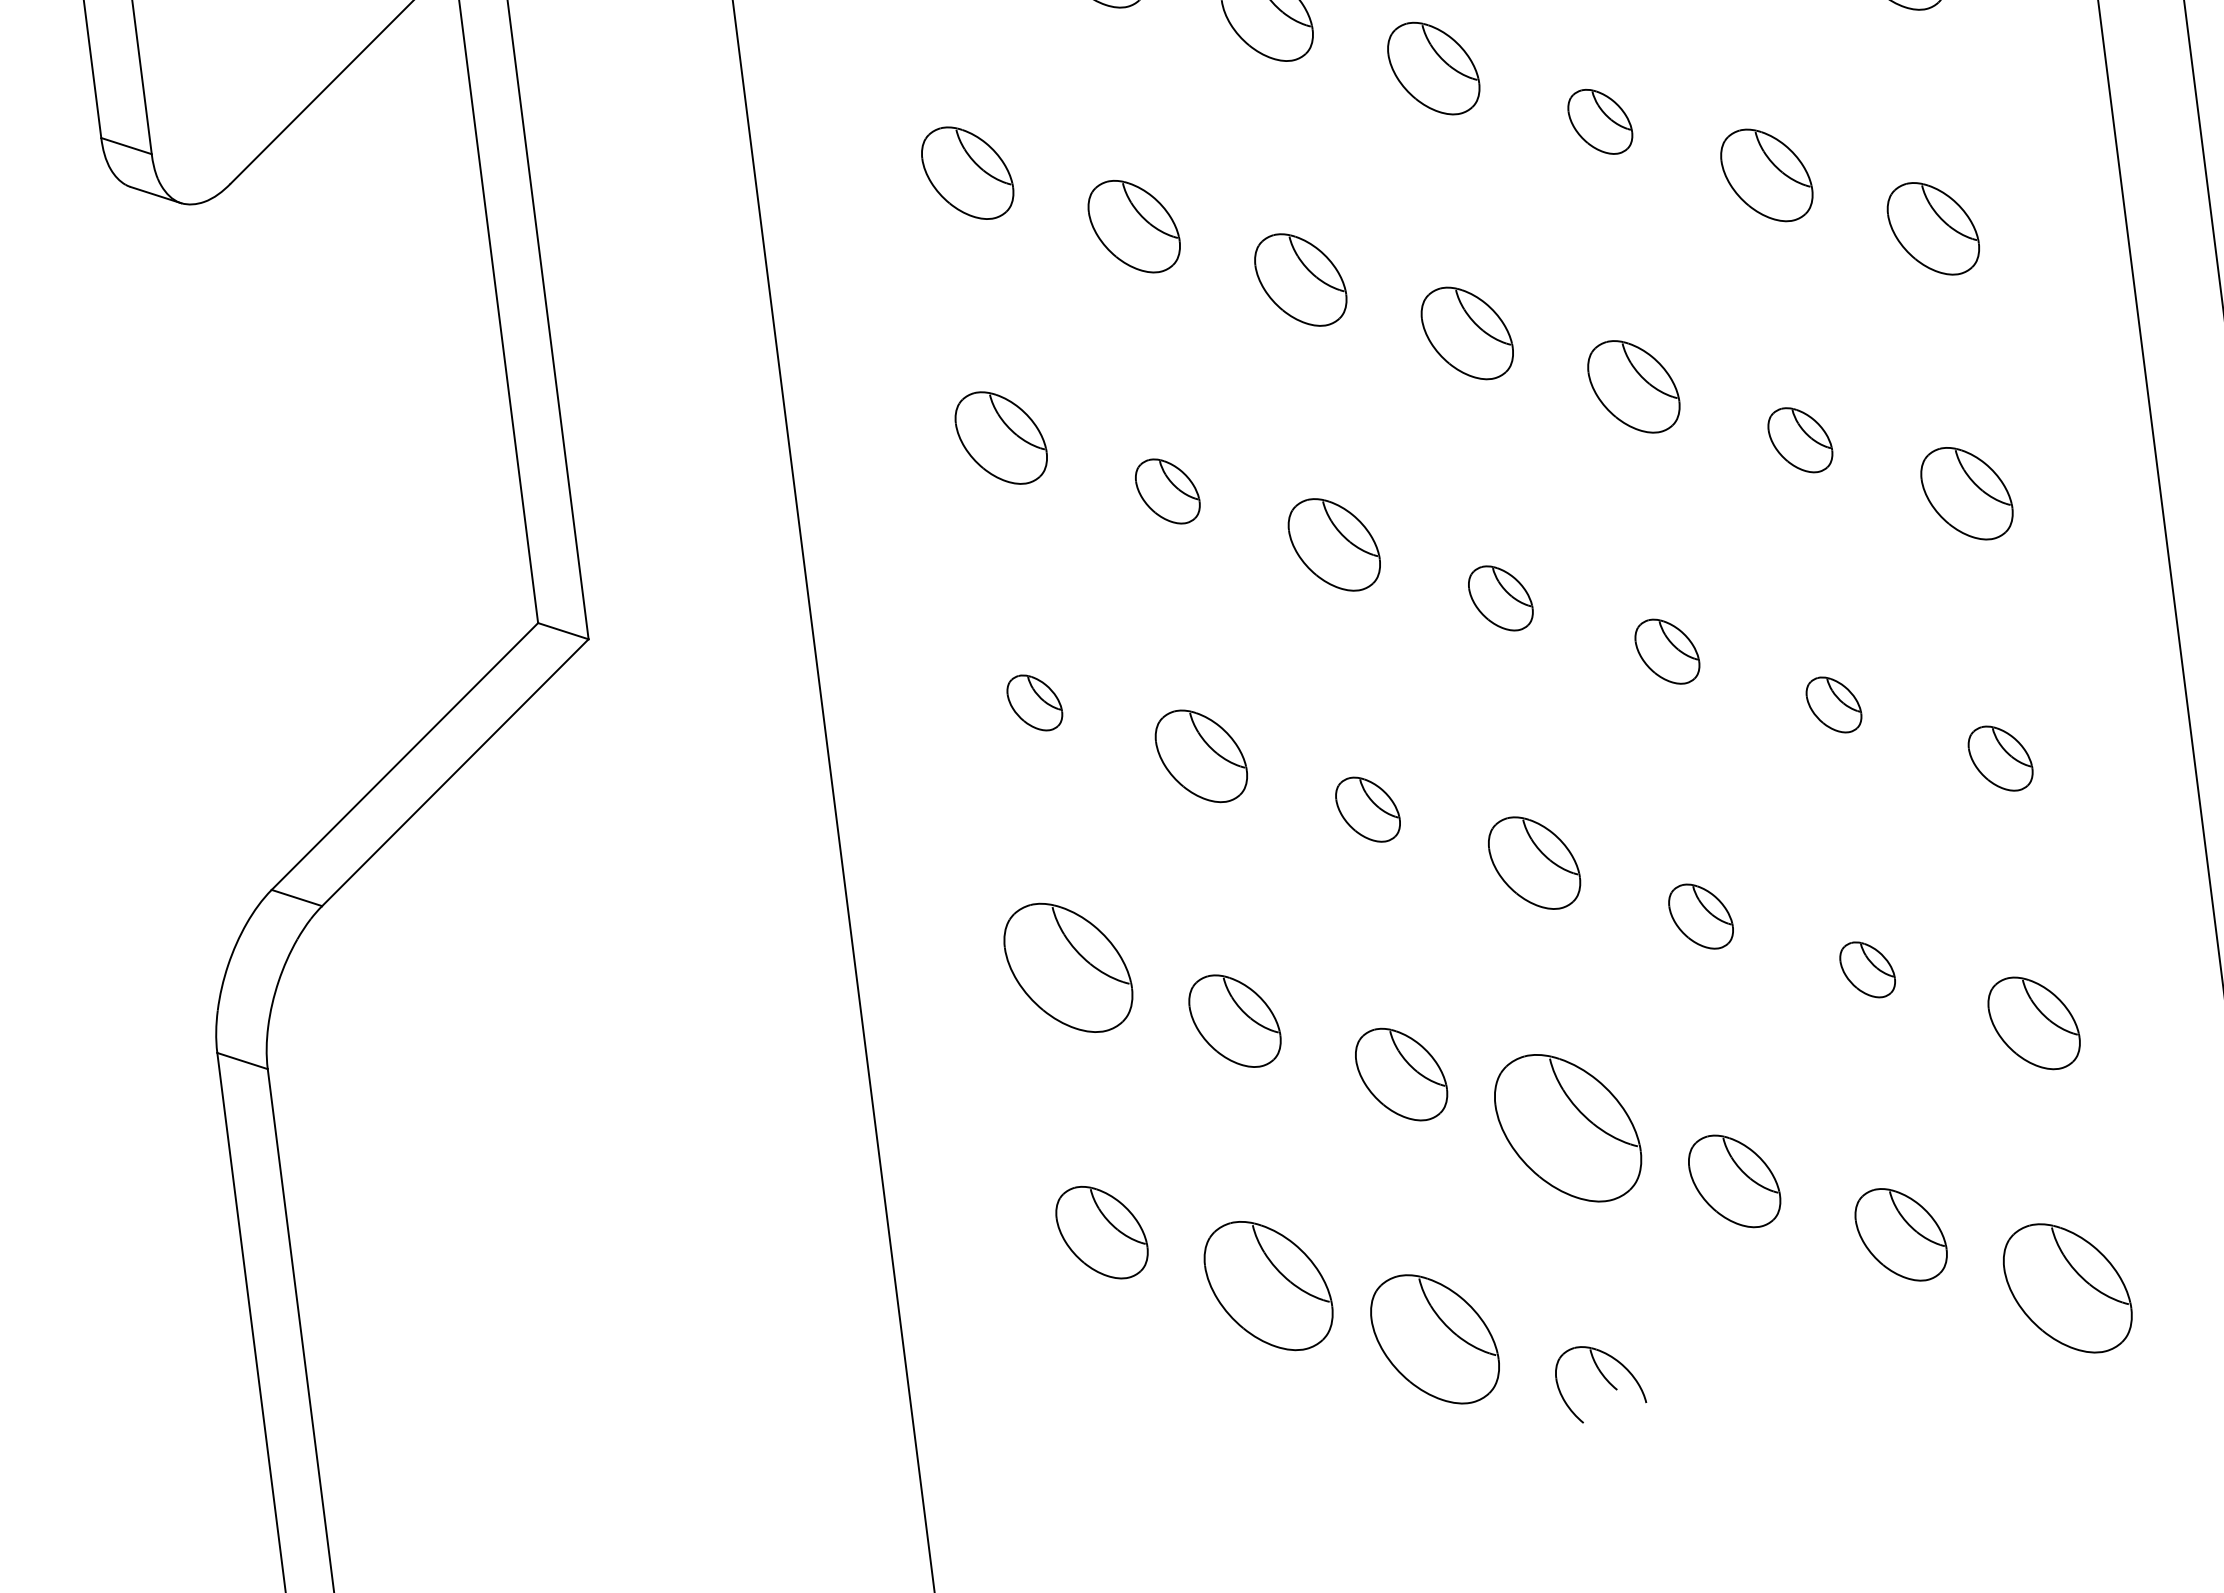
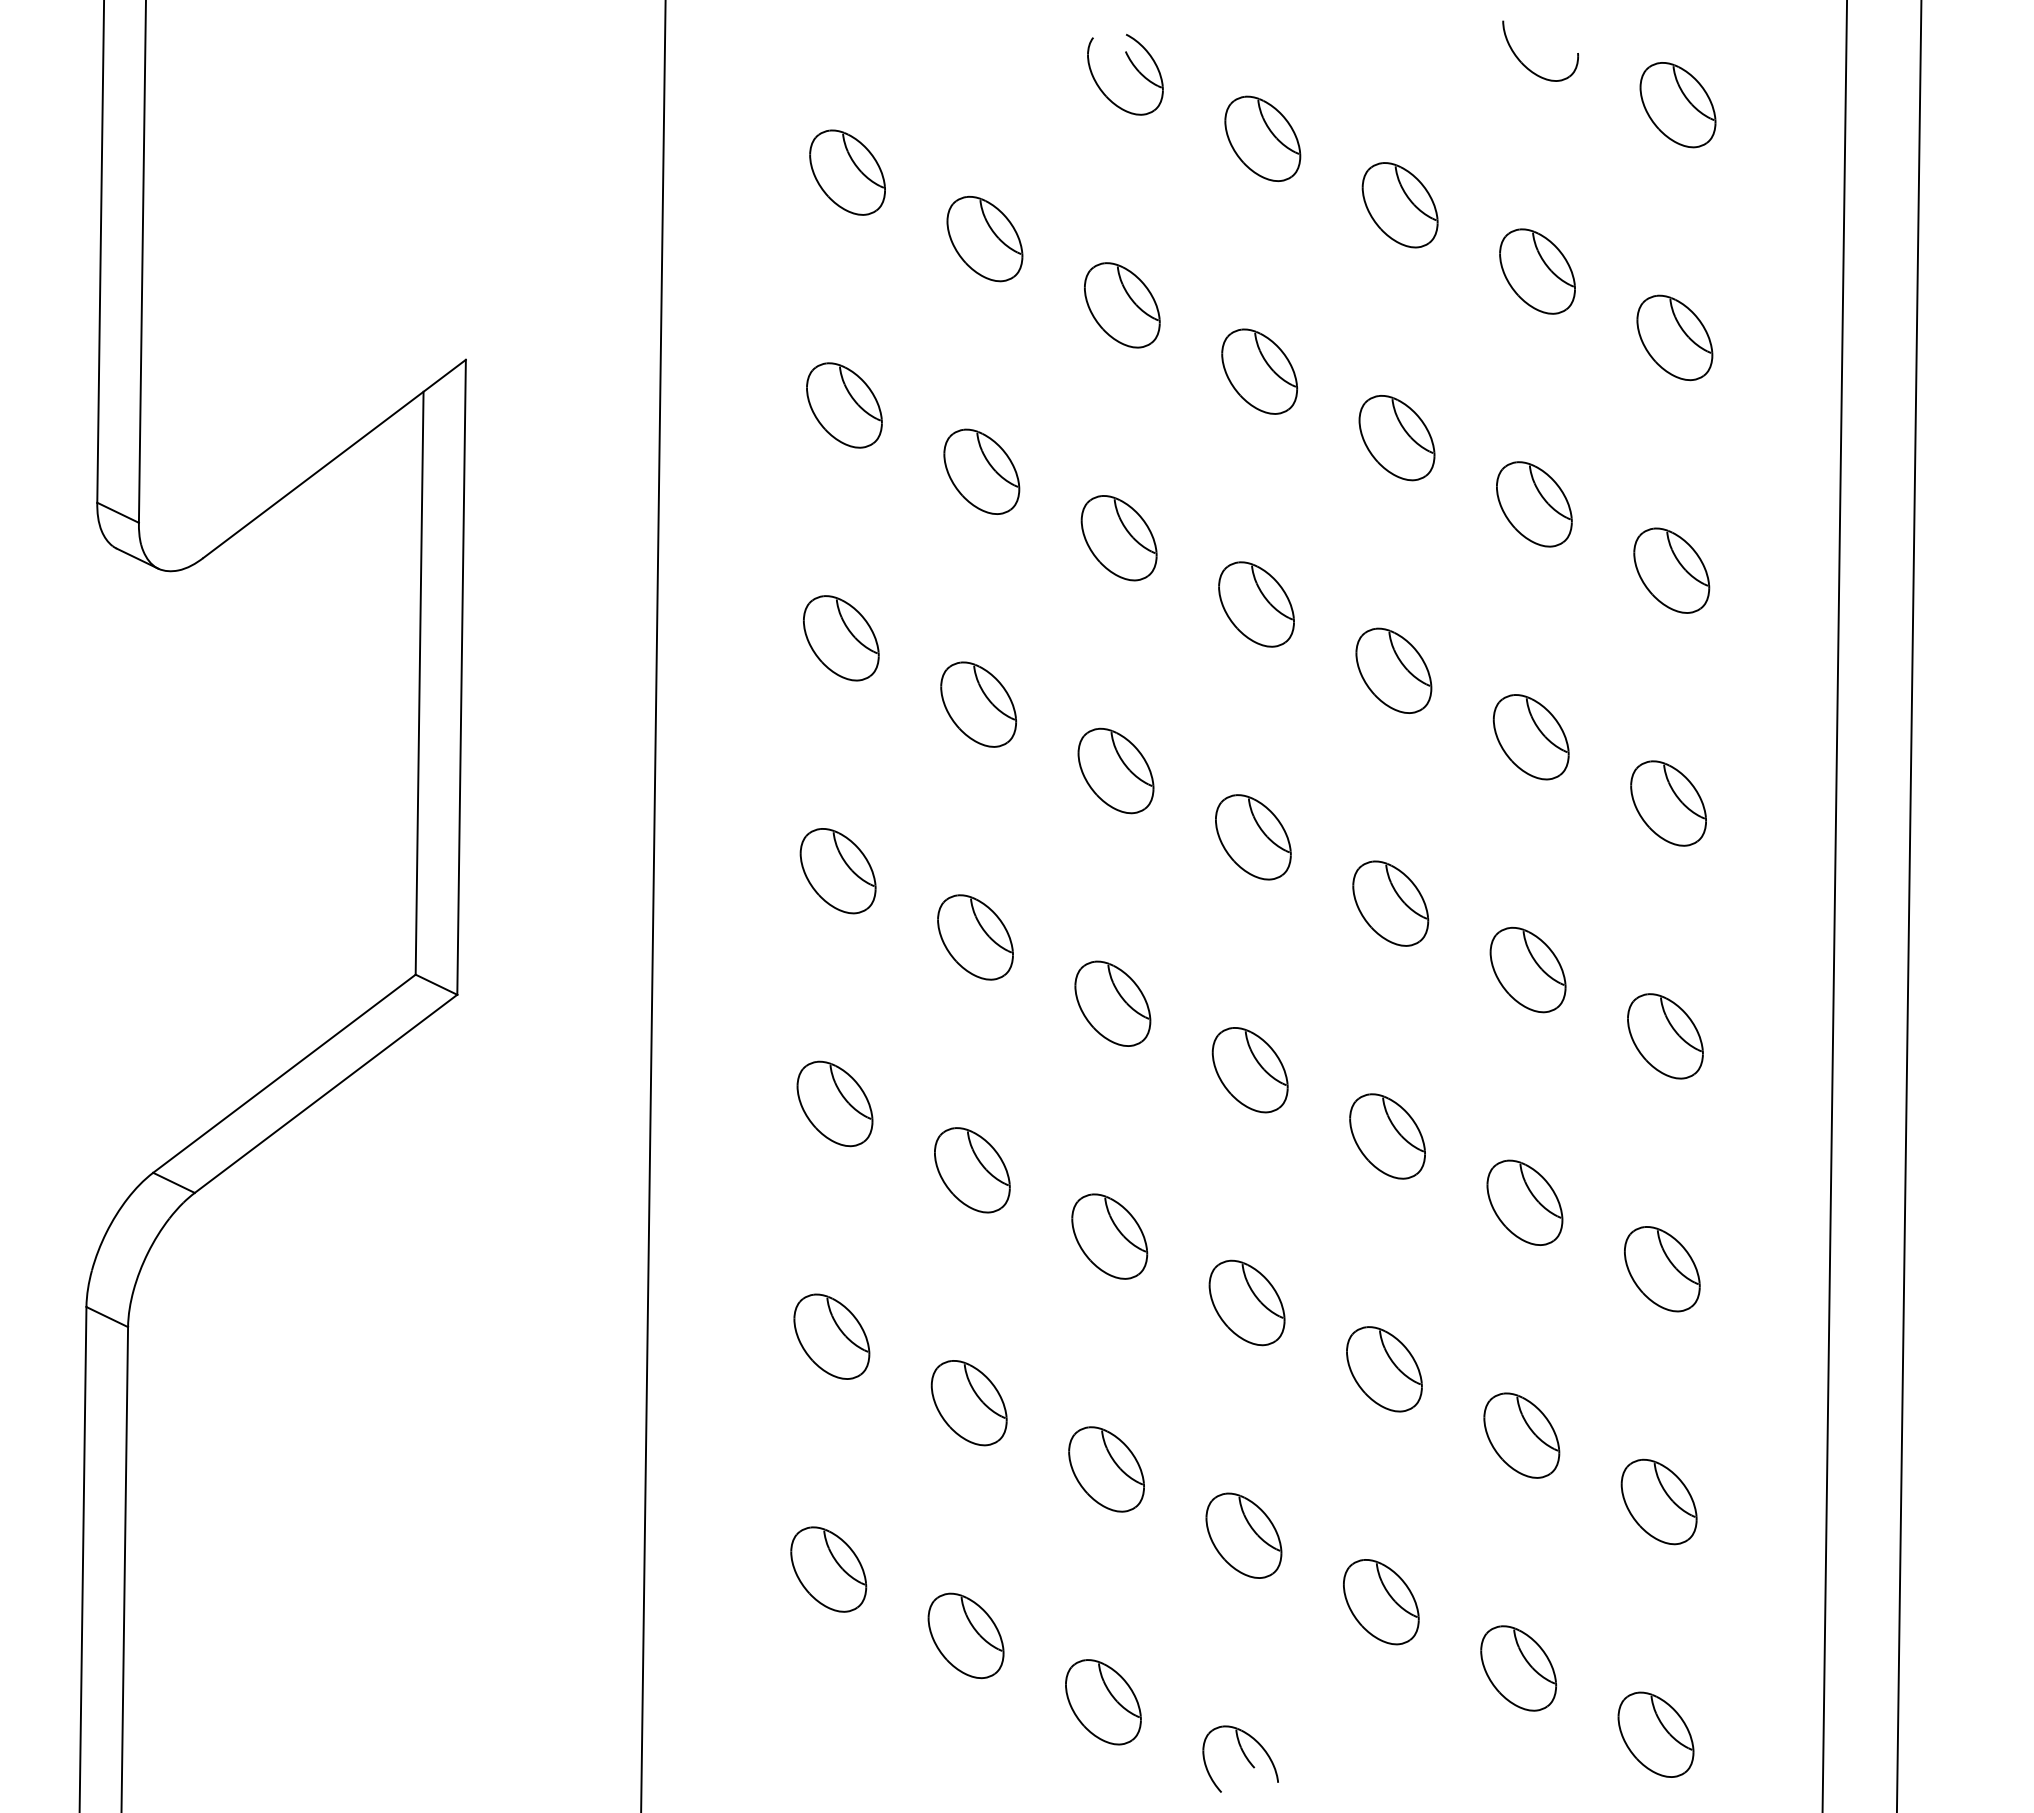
part: (1599, 121) -> (1393, 670), size x1.43
part: (1799, 439) -> (1527, 969), size x1.43
part: (1167, 491) -> (975, 937), size x1.43
part: (1500, 598) -> (1249, 1070), size x1.43
part: (1667, 651) -> (1387, 1136), size x1.43
part: (1034, 702) -> (834, 1103), size x1.67
part: (1833, 704) -> (1524, 1202), size x1.67
part: (2000, 758) -> (1662, 1269), size x1.43
part: (1367, 809) -> (1109, 1236), size x1.43
part: (1701, 916) -> (1384, 1369), size x1.43
part: (1067, 967) -> (831, 1336), size x0.71
part: (1867, 969) -> (1521, 1435), size x1.67
part: (1567, 1127) -> (1243, 1535), size x0.62
part: (1267, 1285) -> (965, 1635), size x0.71
part: (2067, 1287) -> (1655, 1734), size x0.71
part: (1435, 1339) -> (1103, 1702), size x0.71

